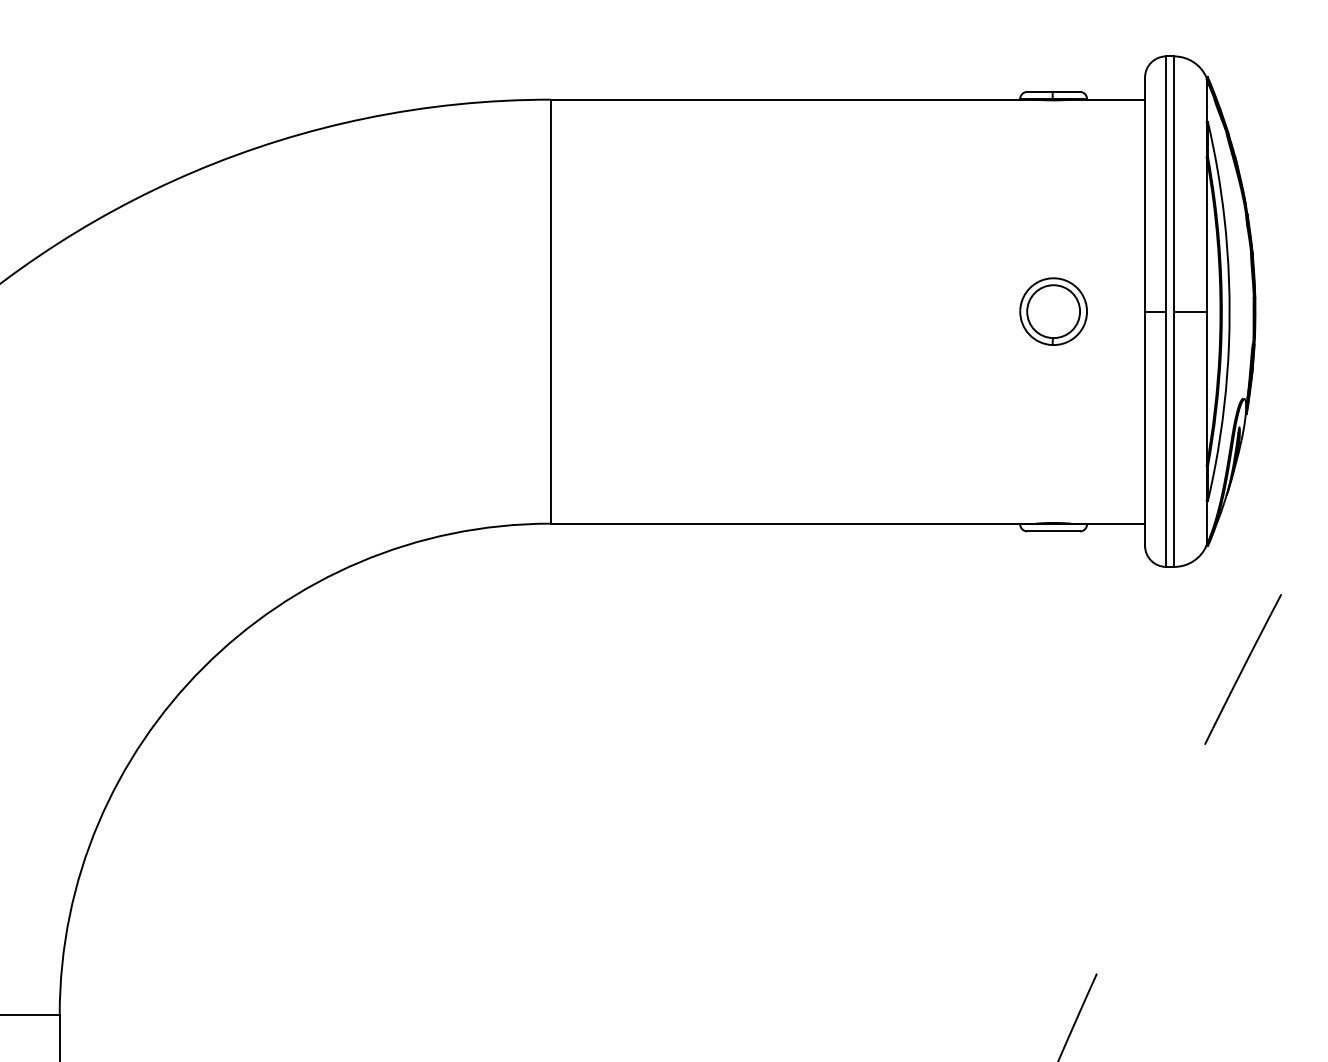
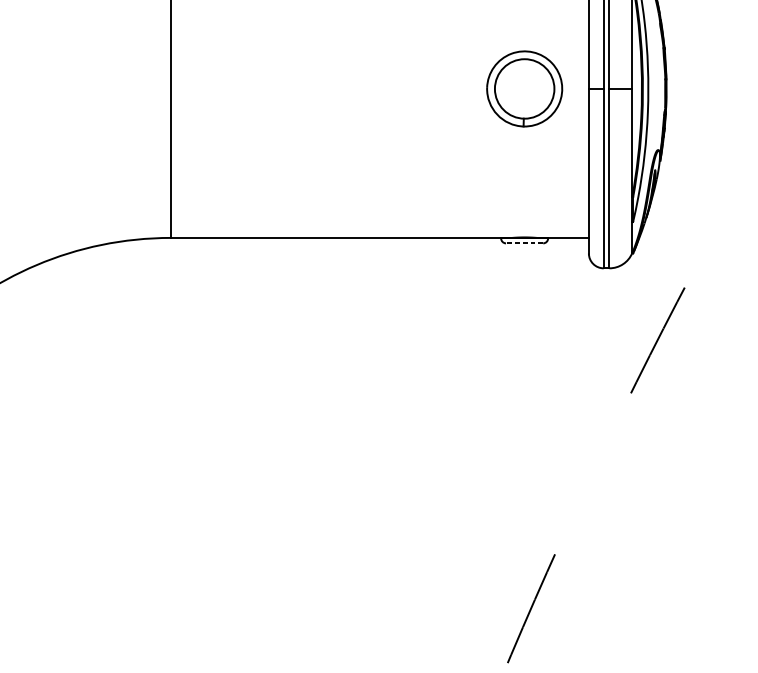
part: (1053, 311) -> (524, 88), size x1.6
line: (1053, 531) -> (524, 243), solid -> dashed

